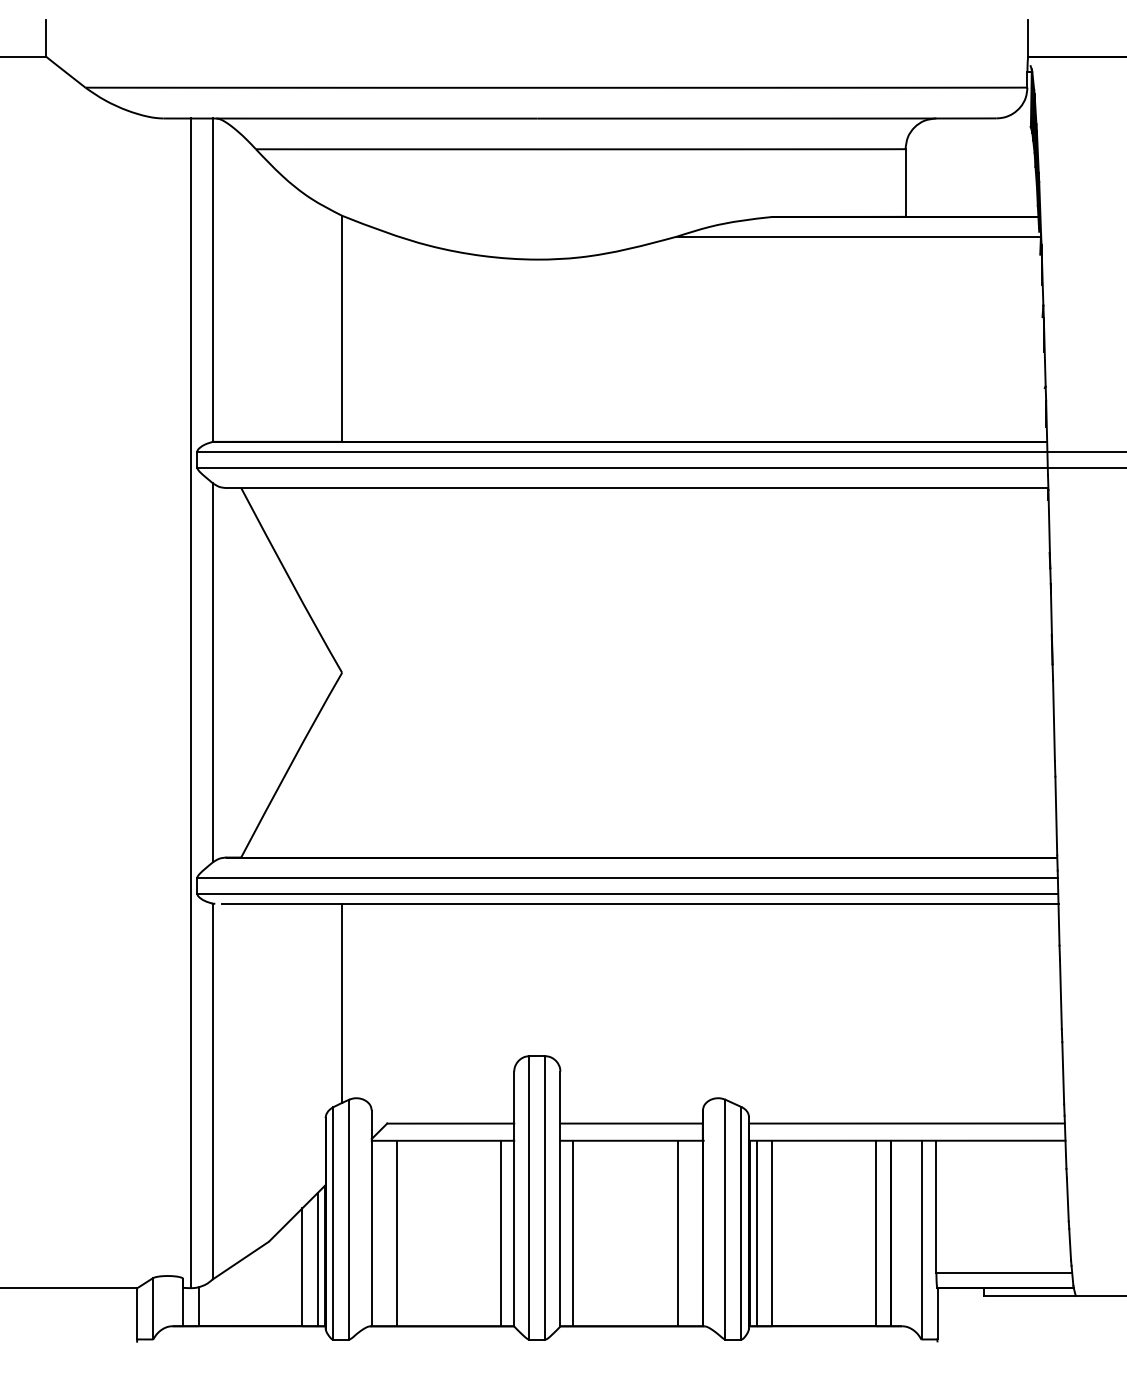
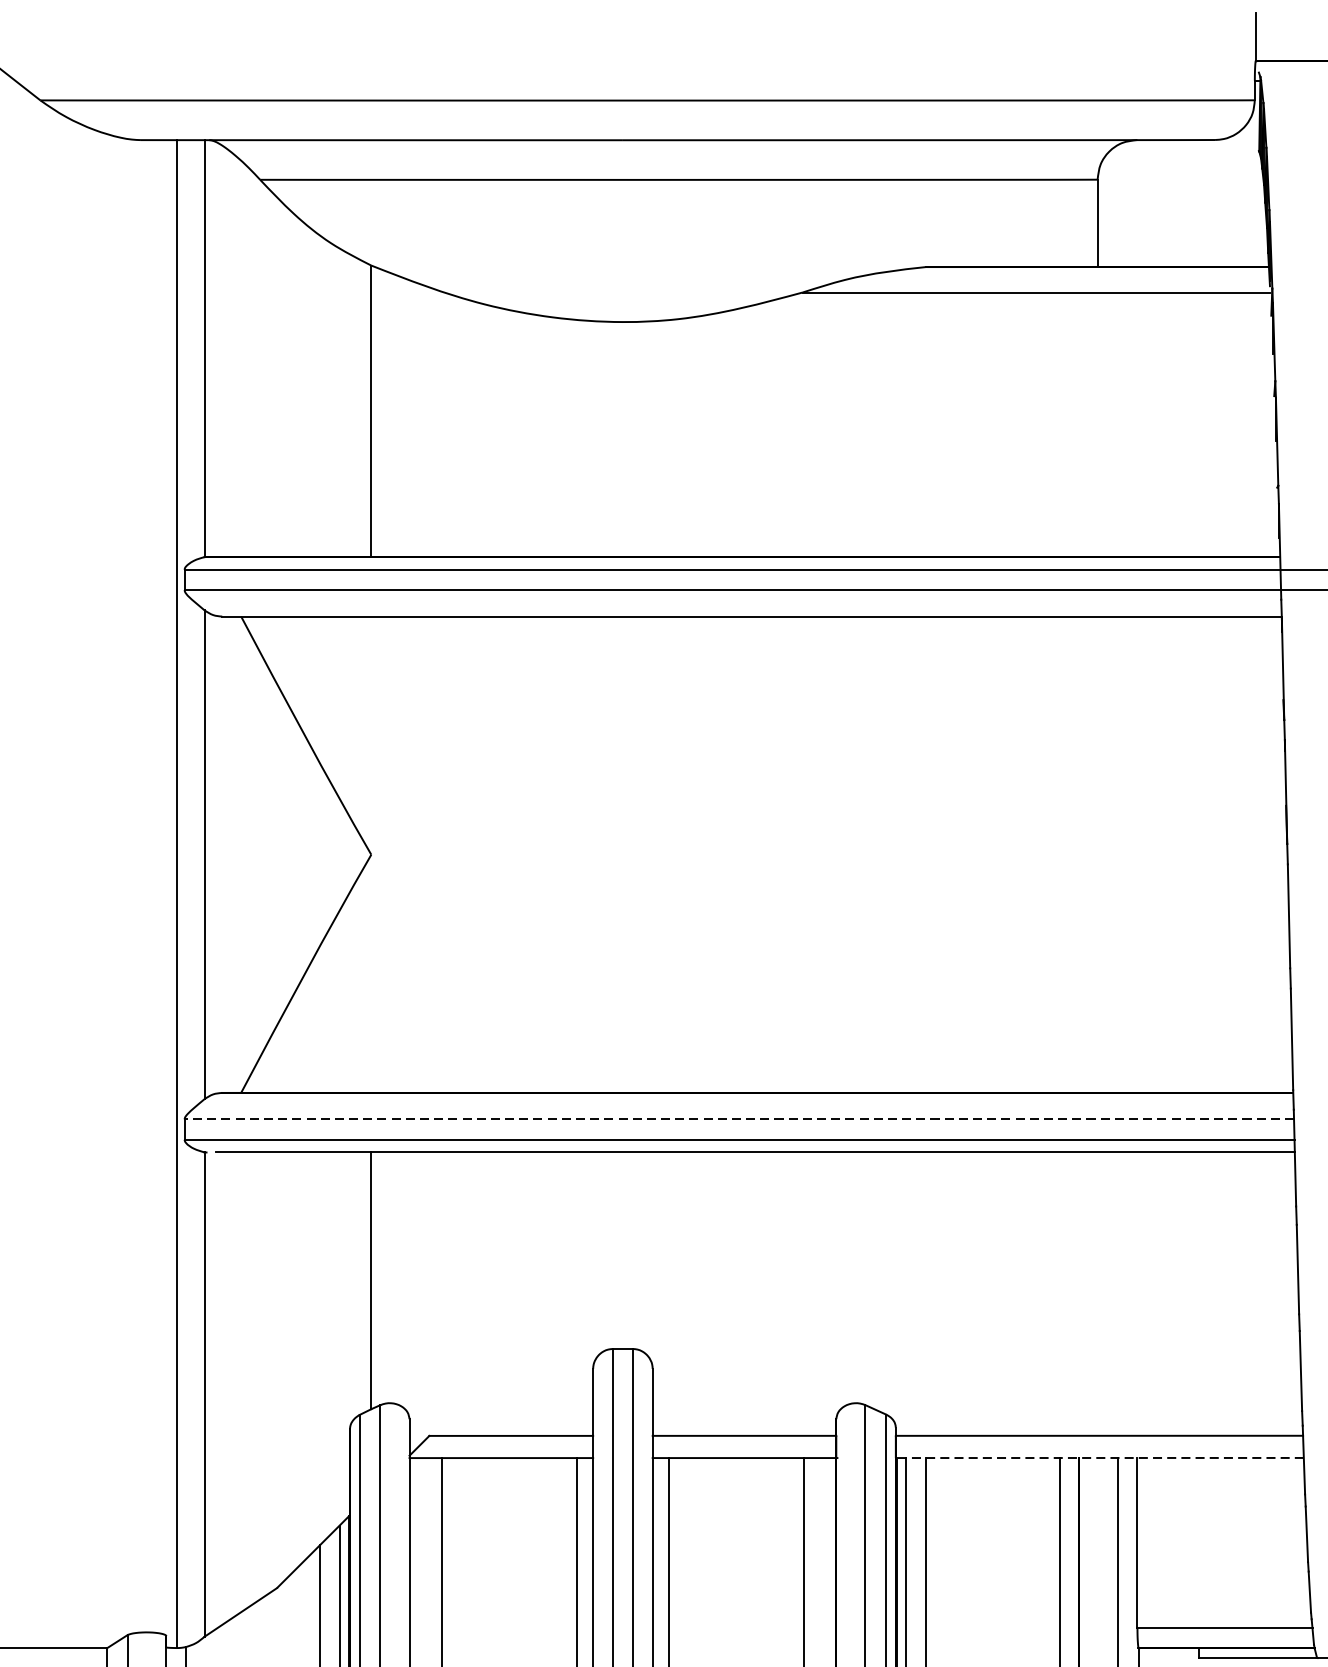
line: (627, 878) -> (739, 1119), solid -> dashed
line: (906, 1140) -> (1098, 1457), solid -> dashed

